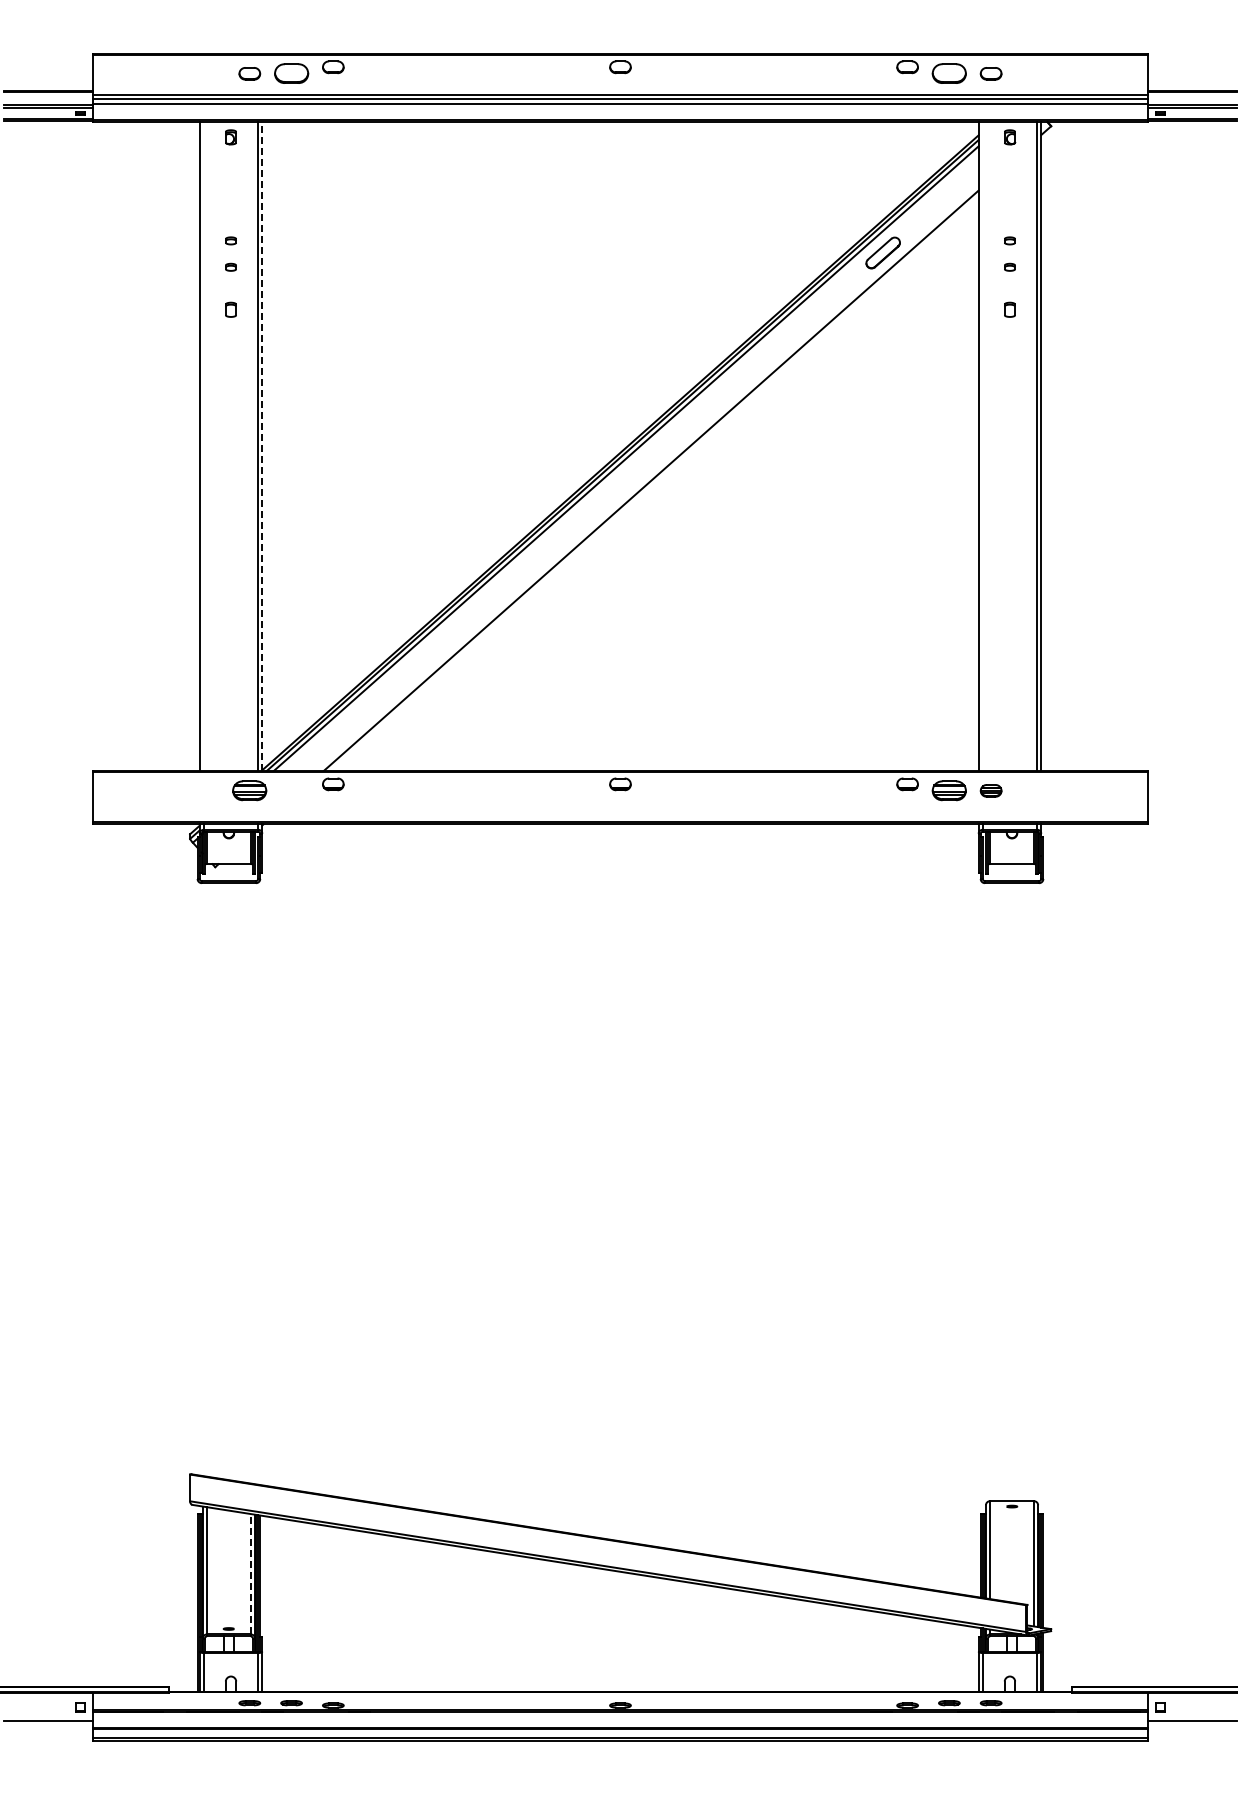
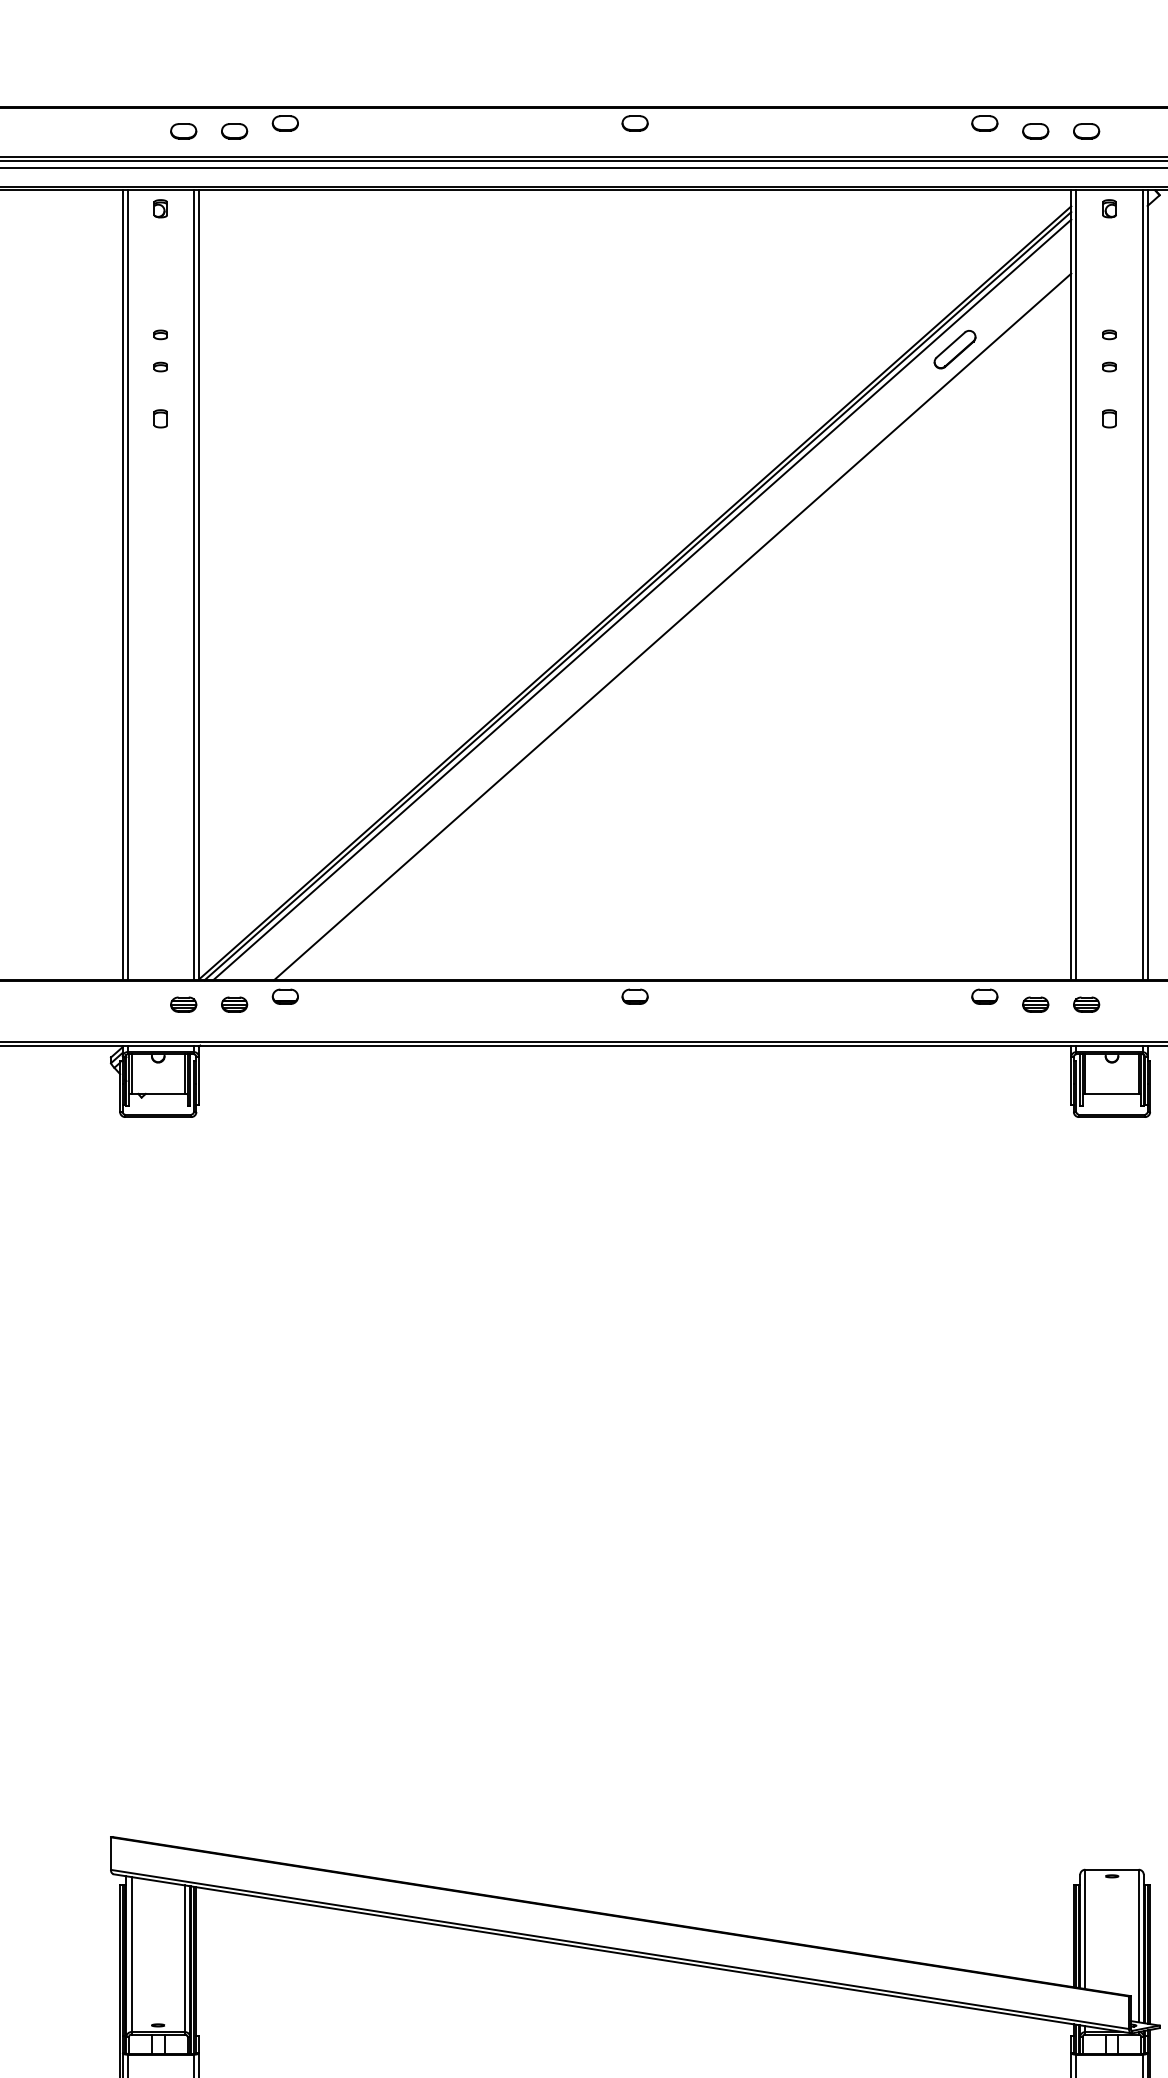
part: (291, 73) -> (234, 130), size x0.62
part: (949, 73) -> (1035, 130), size x0.62
line: (203, 446) -> (127, 585), added
line: (262, 446) -> (199, 585), dashed -> solid
line: (982, 446) -> (1076, 585), added
part: (249, 790) -> (183, 1004), size x0.62
part: (291, 790) -> (234, 1004), added
part: (949, 790) -> (1035, 1004), size x0.62
line: (250, 1573) -> (184, 1957), dashed -> solid

